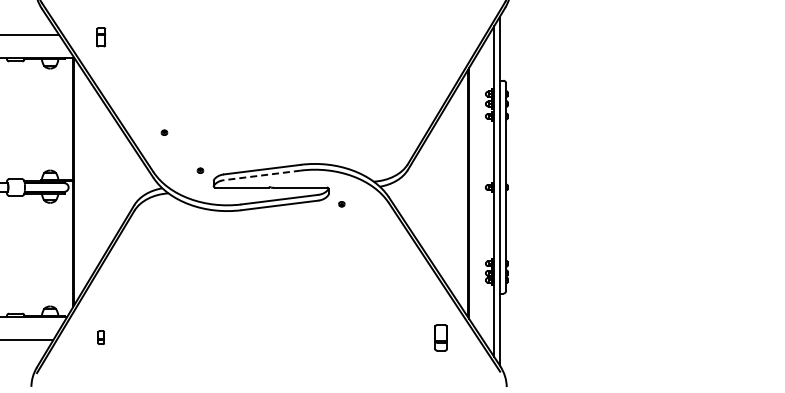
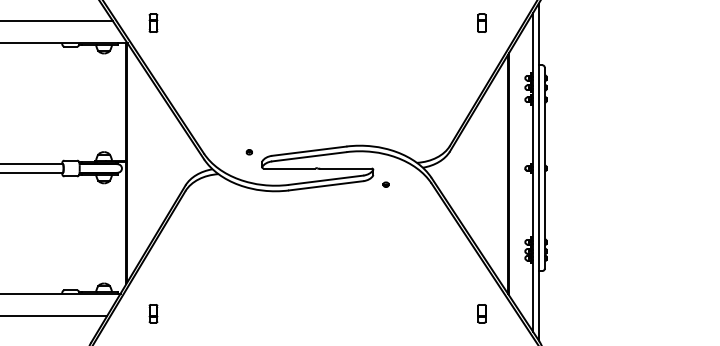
part: (440, 37) -> (481, 23), added
part: (164, 132) -> (214, 115), removed
line: (262, 175) -> (309, 156), dashed -> solid
part: (101, 337) -> (153, 313), size x1.43
part: (440, 337) -> (481, 313), size x0.71

